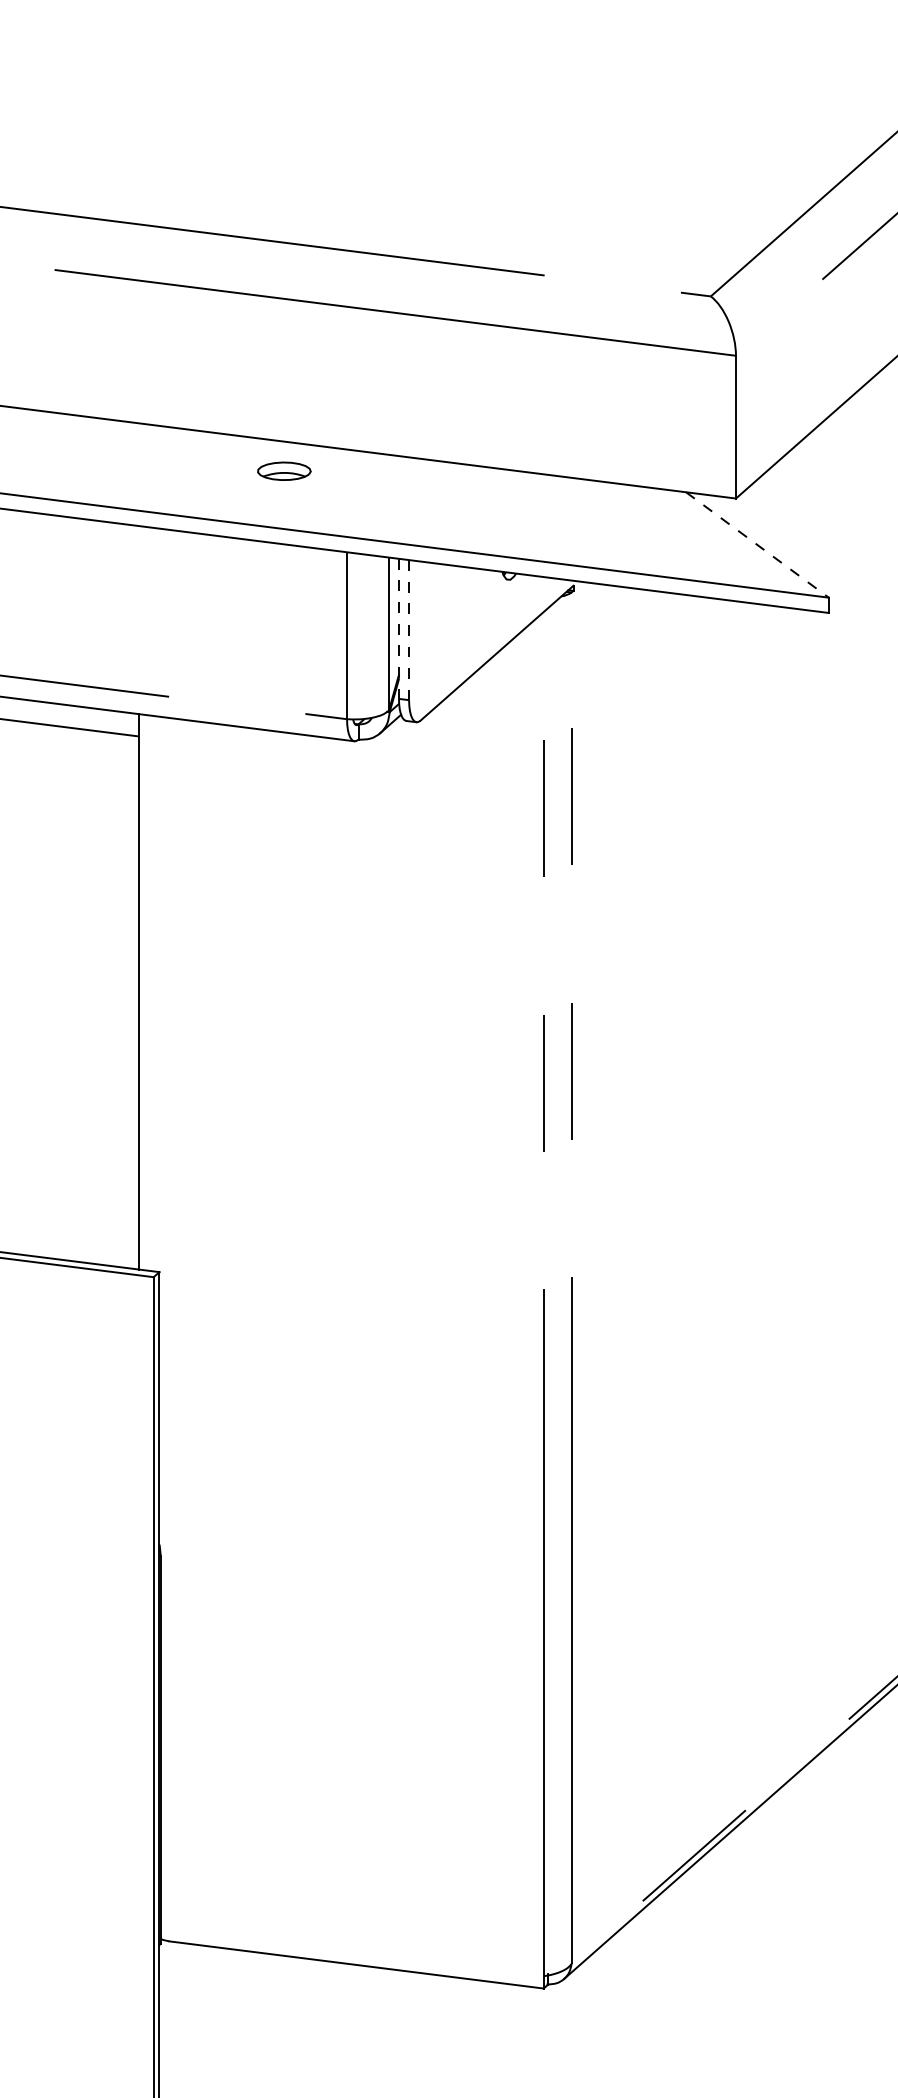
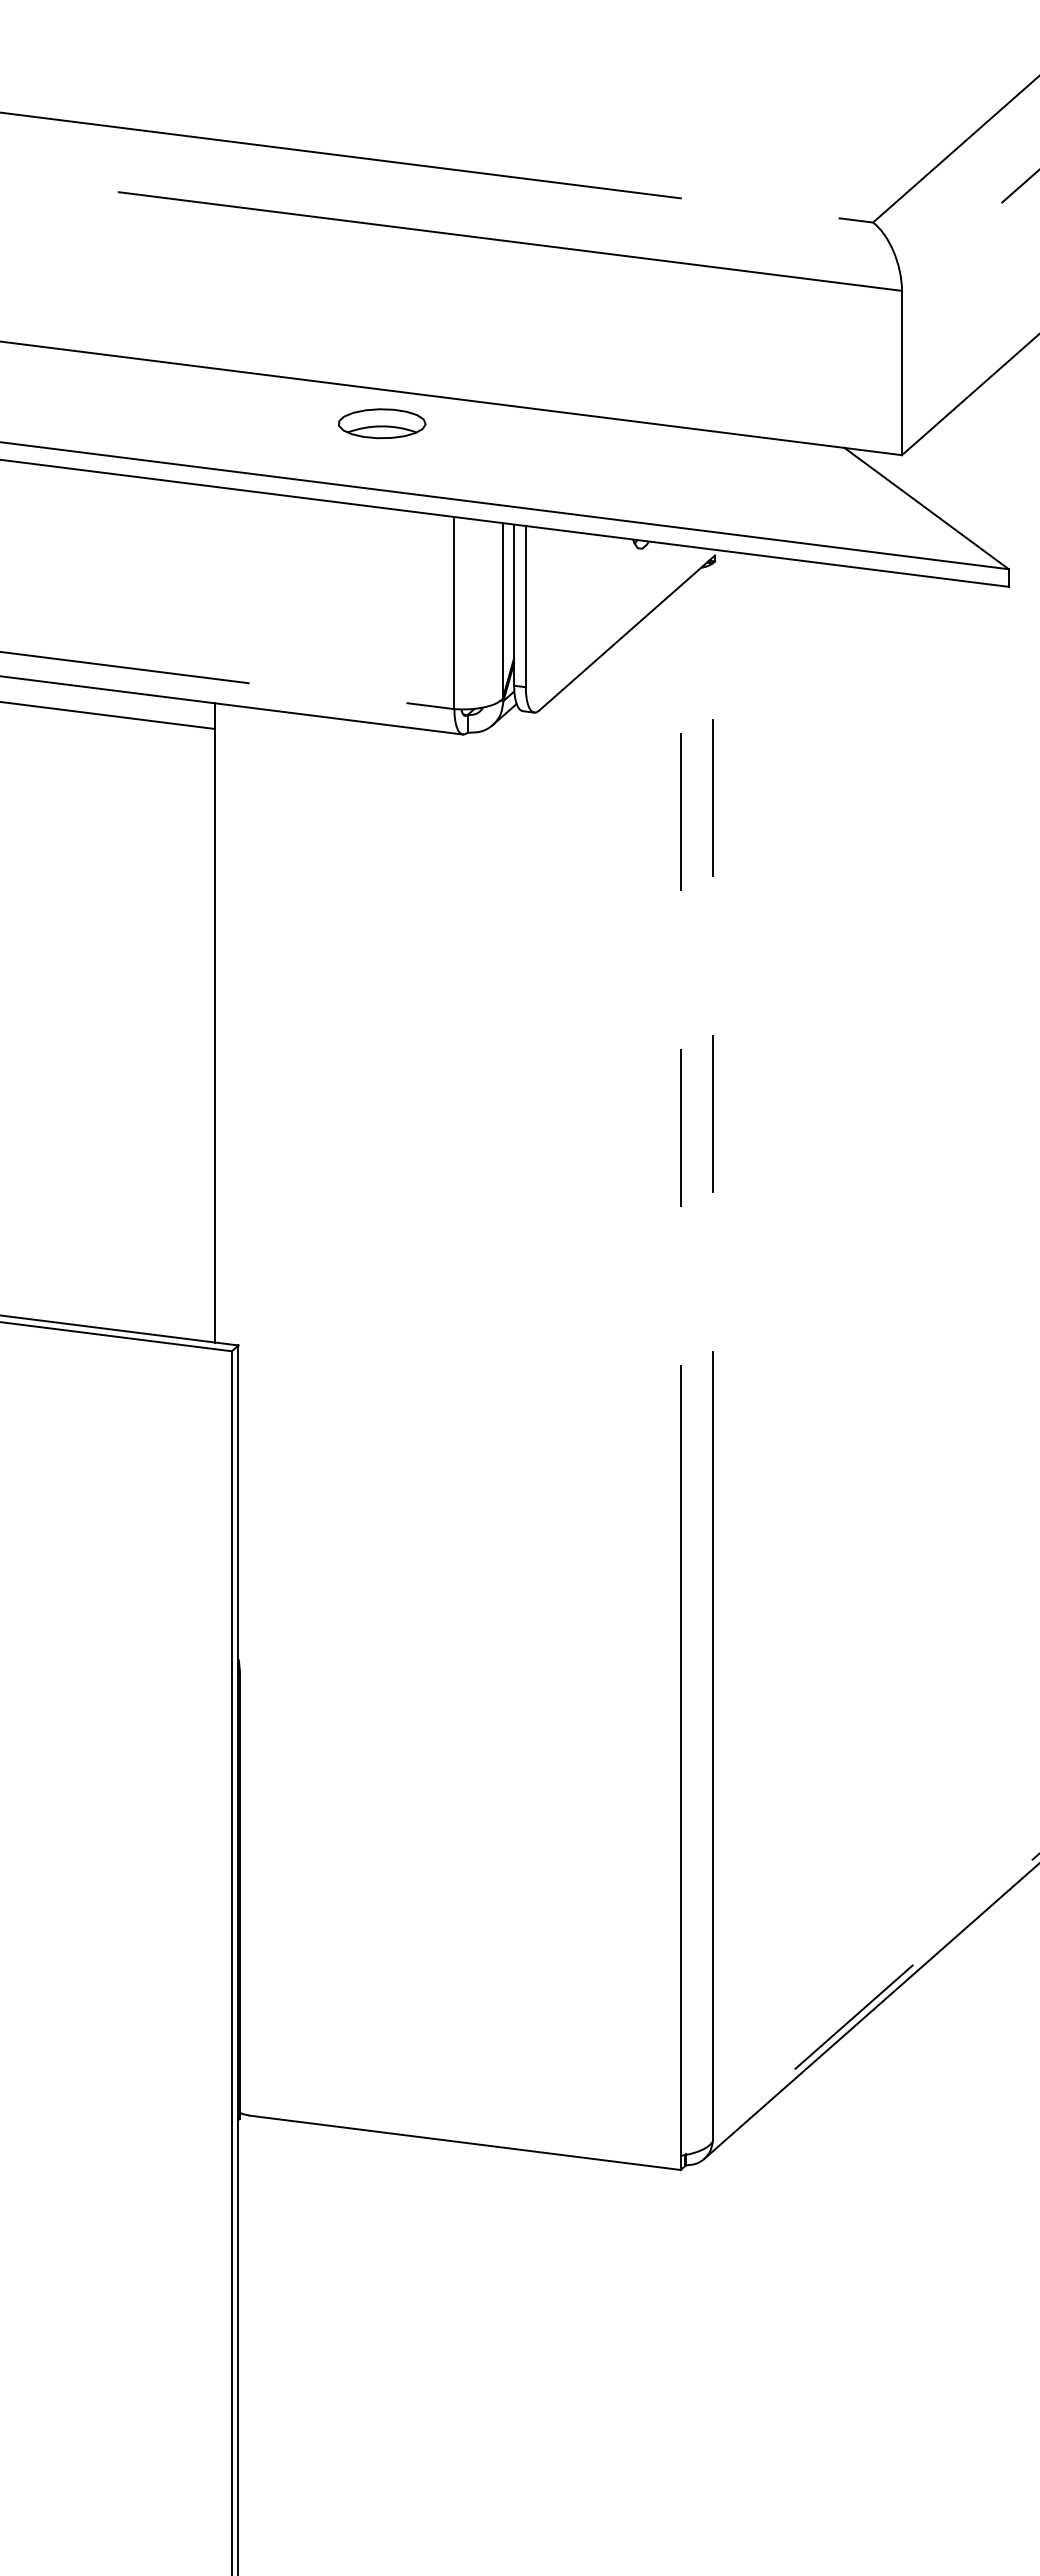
part: (284, 471) -> (382, 423), size x1.43
line: (758, 544) -> (927, 508), dashed -> solid
line: (399, 629) -> (514, 605), dashed -> solid
line: (408, 630) -> (525, 606), dashed -> solid

